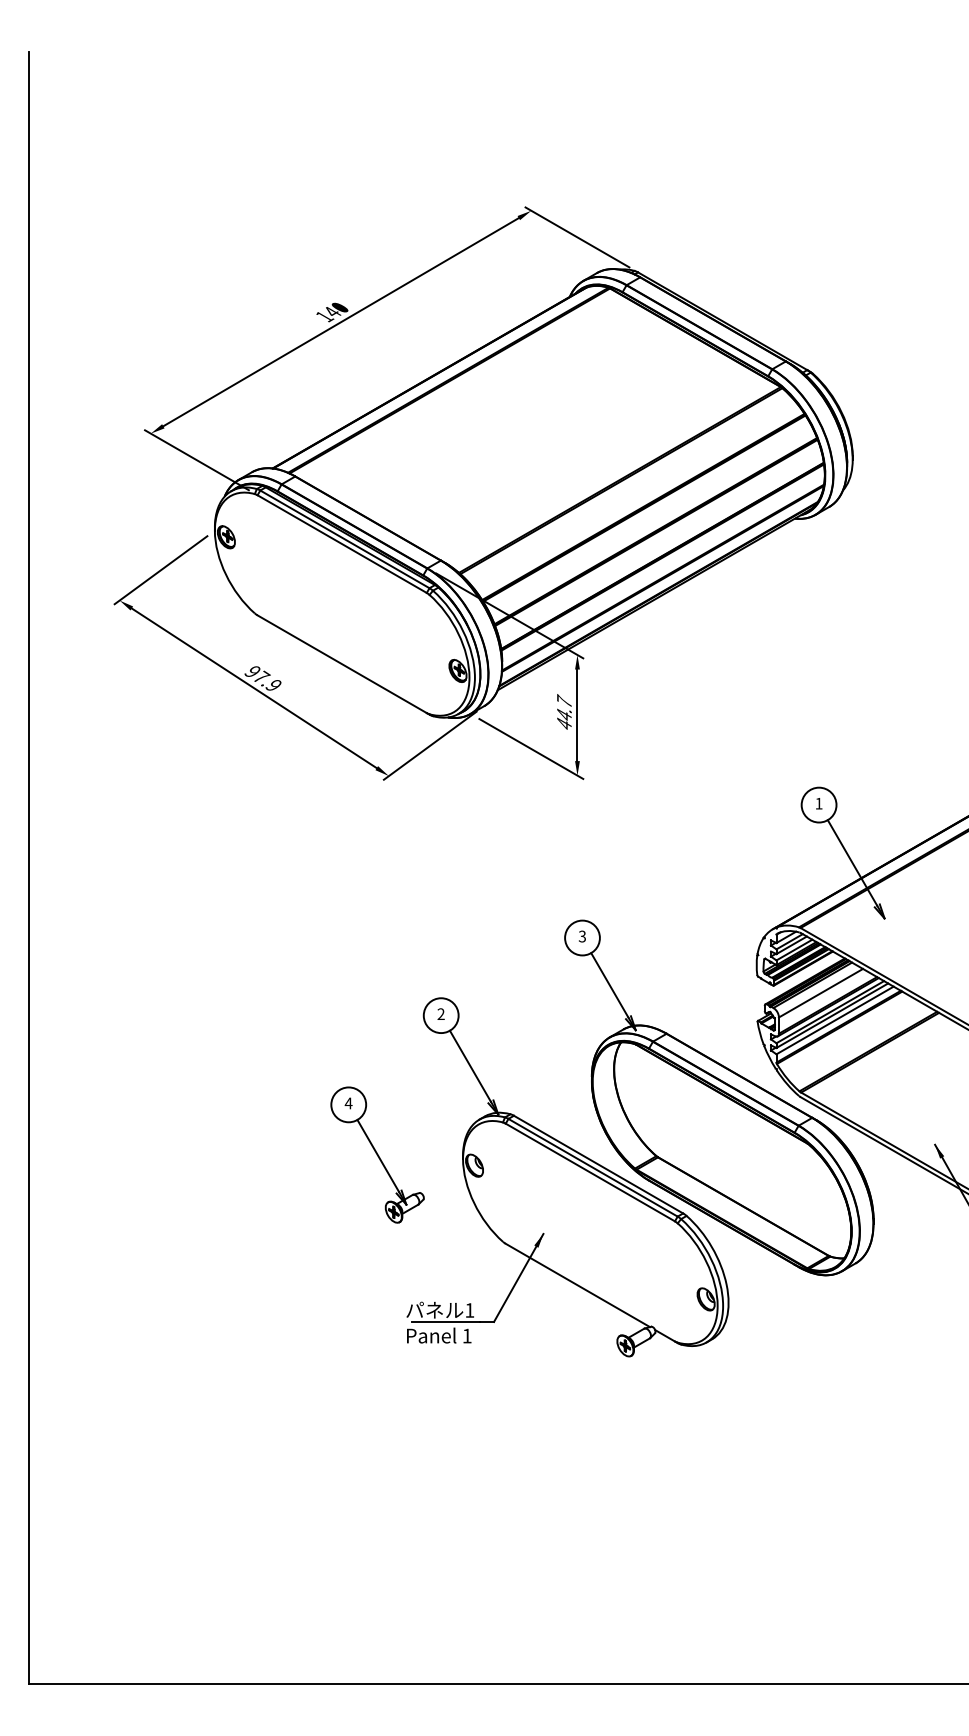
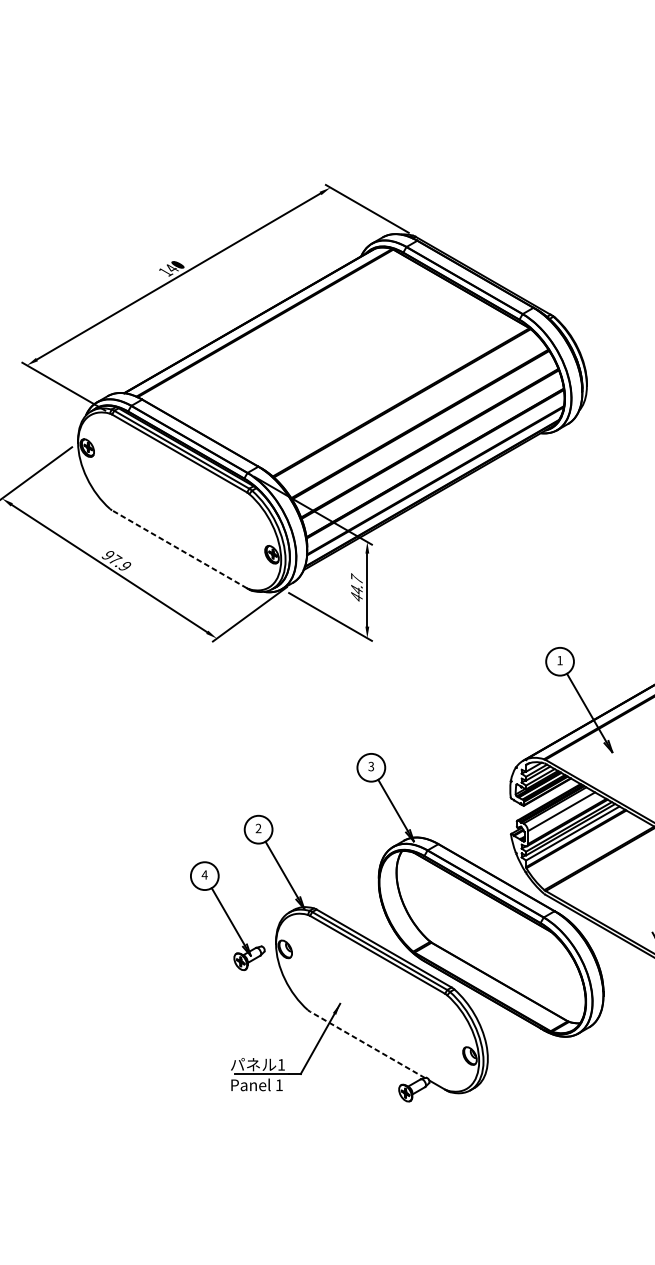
line: (342, 664) -> (179, 549), solid -> dashed
part: (377, 1154) -> (227, 915), moved
line: (577, 1285) -> (367, 1044), solid -> dashed

